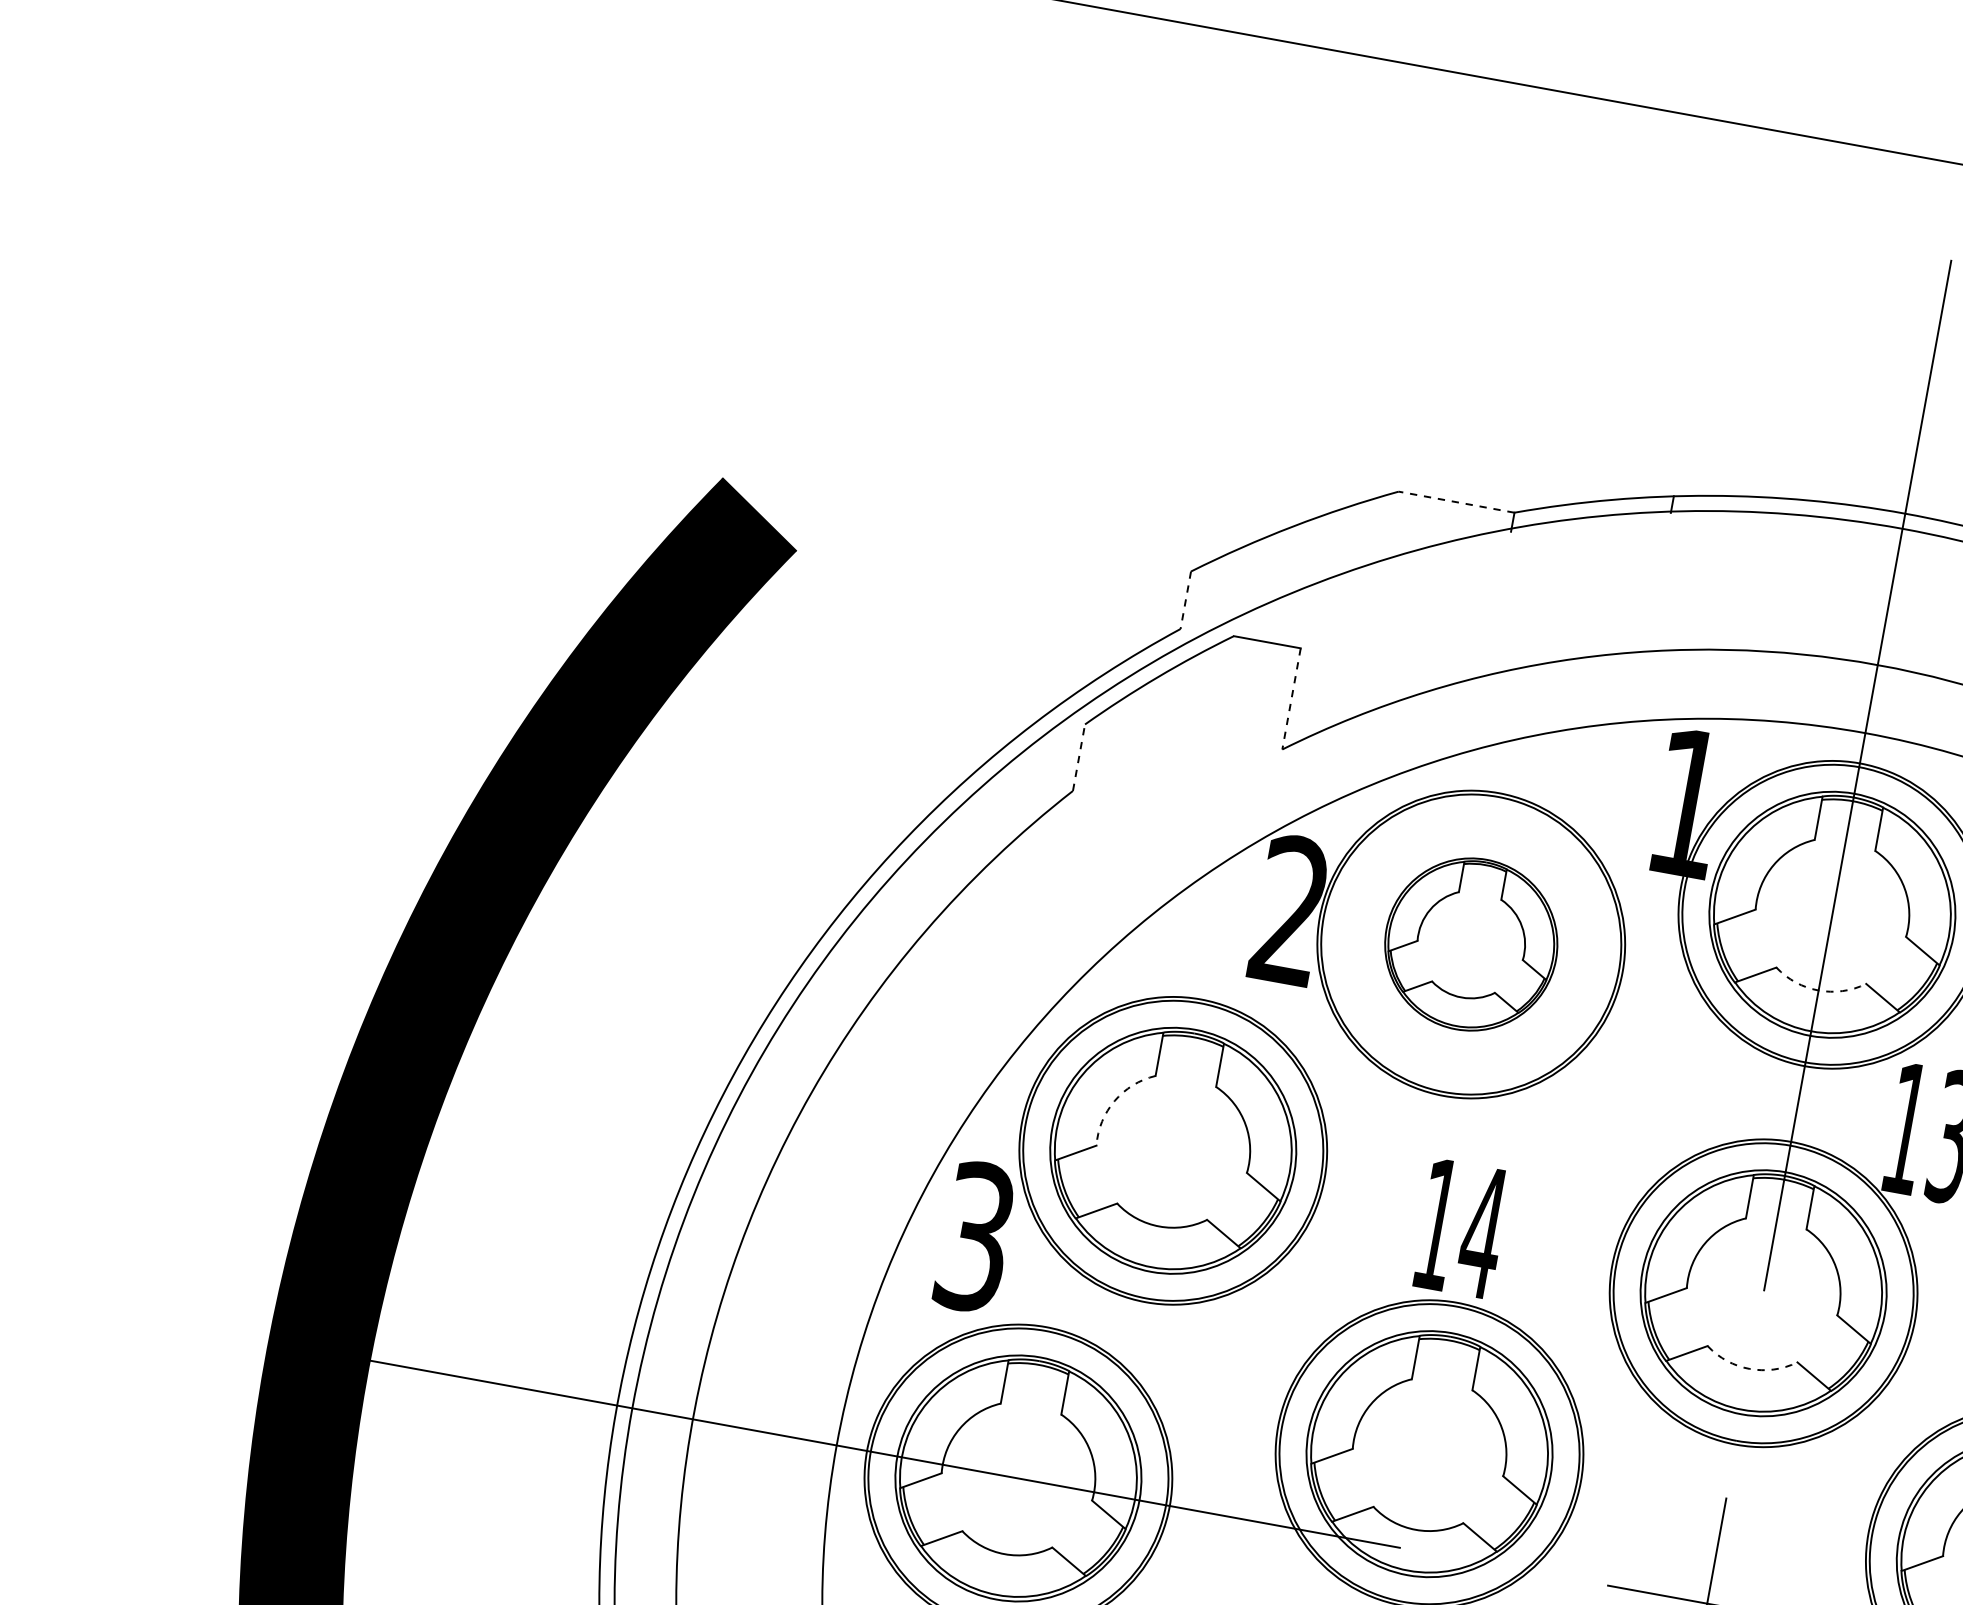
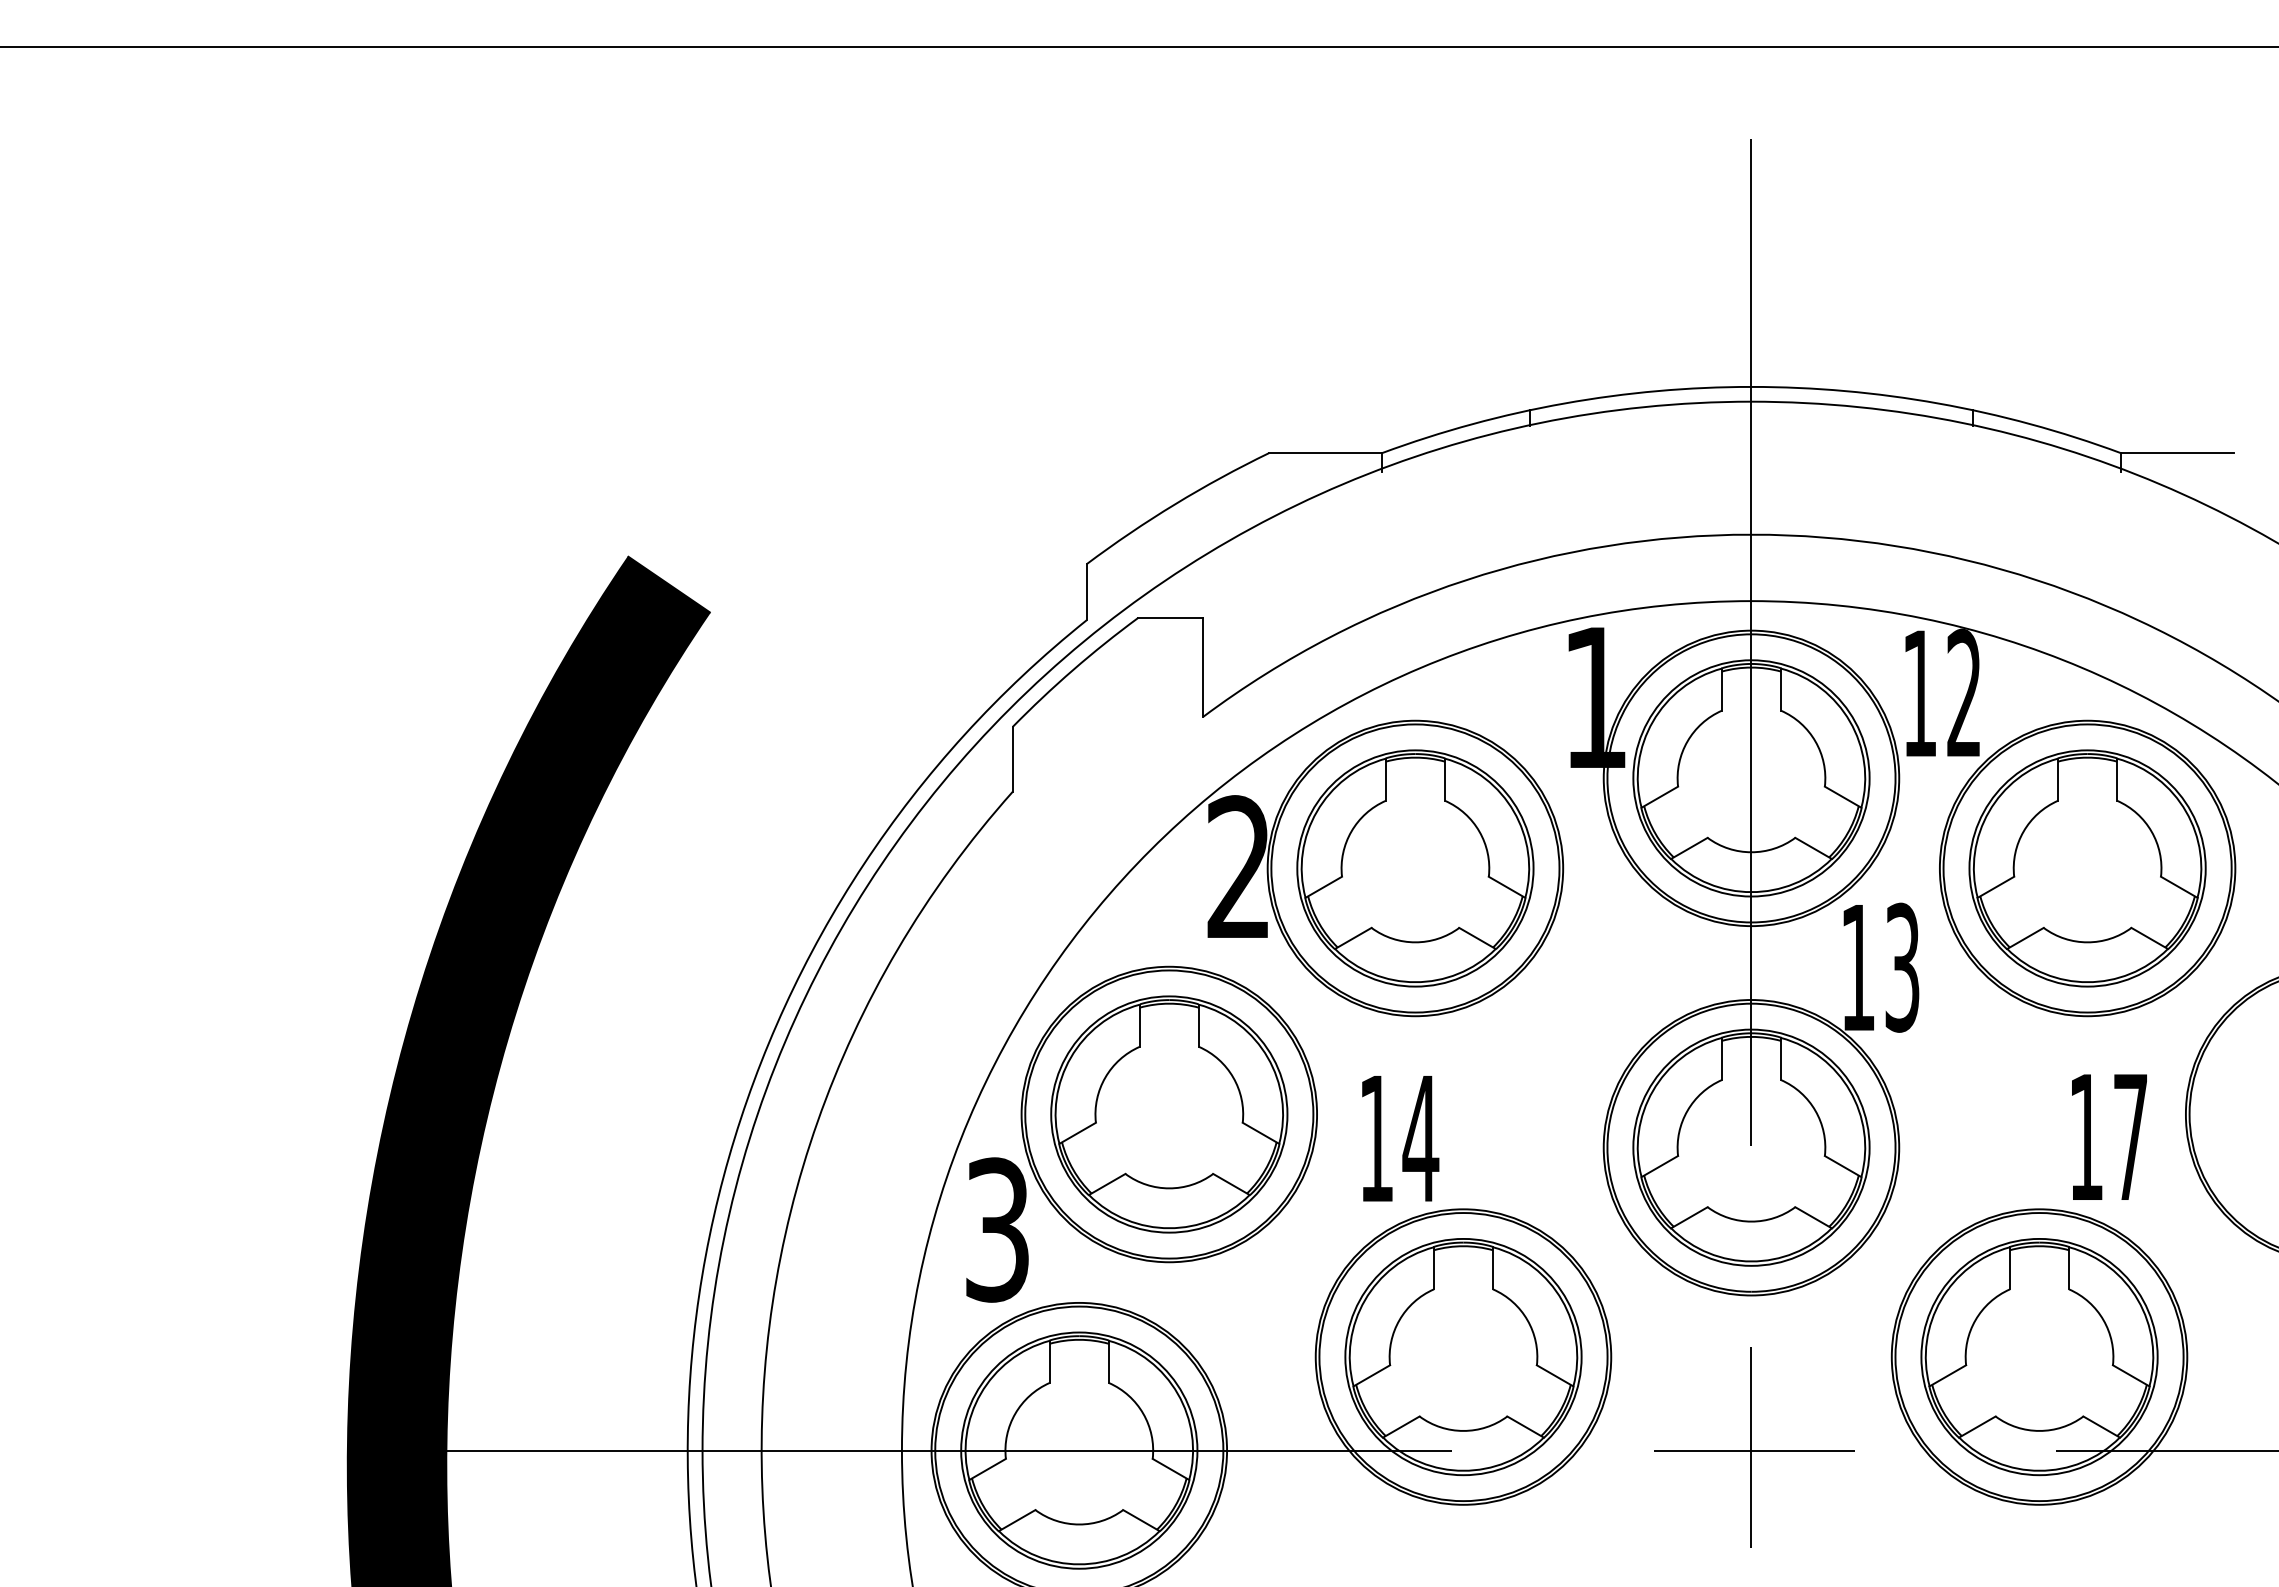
line: (1456, 502) -> (1325, 453), dashed -> solid
line: (1185, 600) -> (1086, 592), dashed -> solid
line: (1291, 699) -> (1203, 667), dashed -> solid
line: (1078, 756) -> (1012, 758), dashed -> solid
part: (1471, 944) -> (1415, 868), size x1.43
arc: (1818, 990) -> (1751, 852), dashed -> solid
arc: (1114, 1101) -> (1105, 1077), dashed -> solid
text: (1462, 1228) -> (1400, 1138), moved
arc: (1749, 1368) -> (1751, 1221), dashed -> solid

